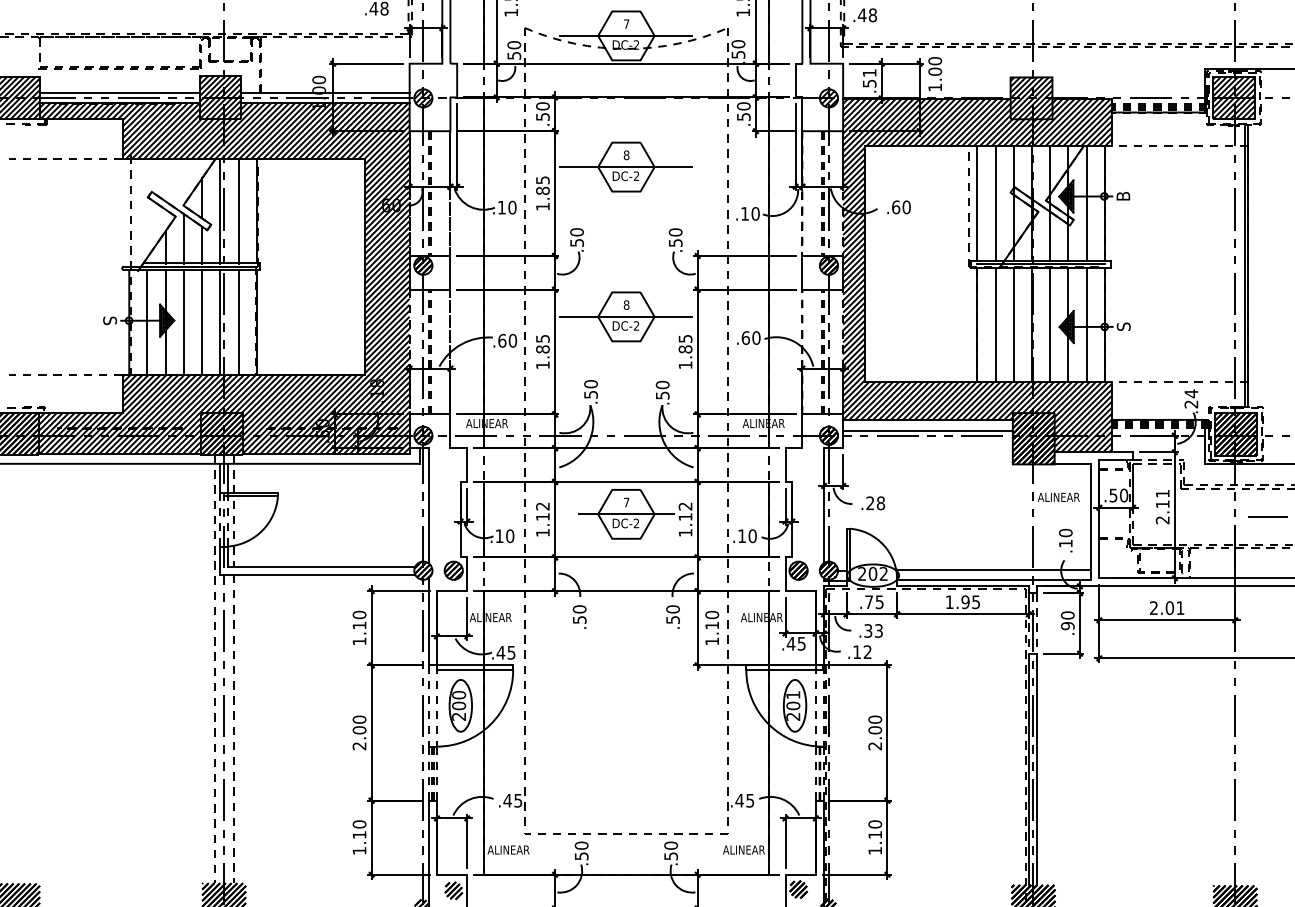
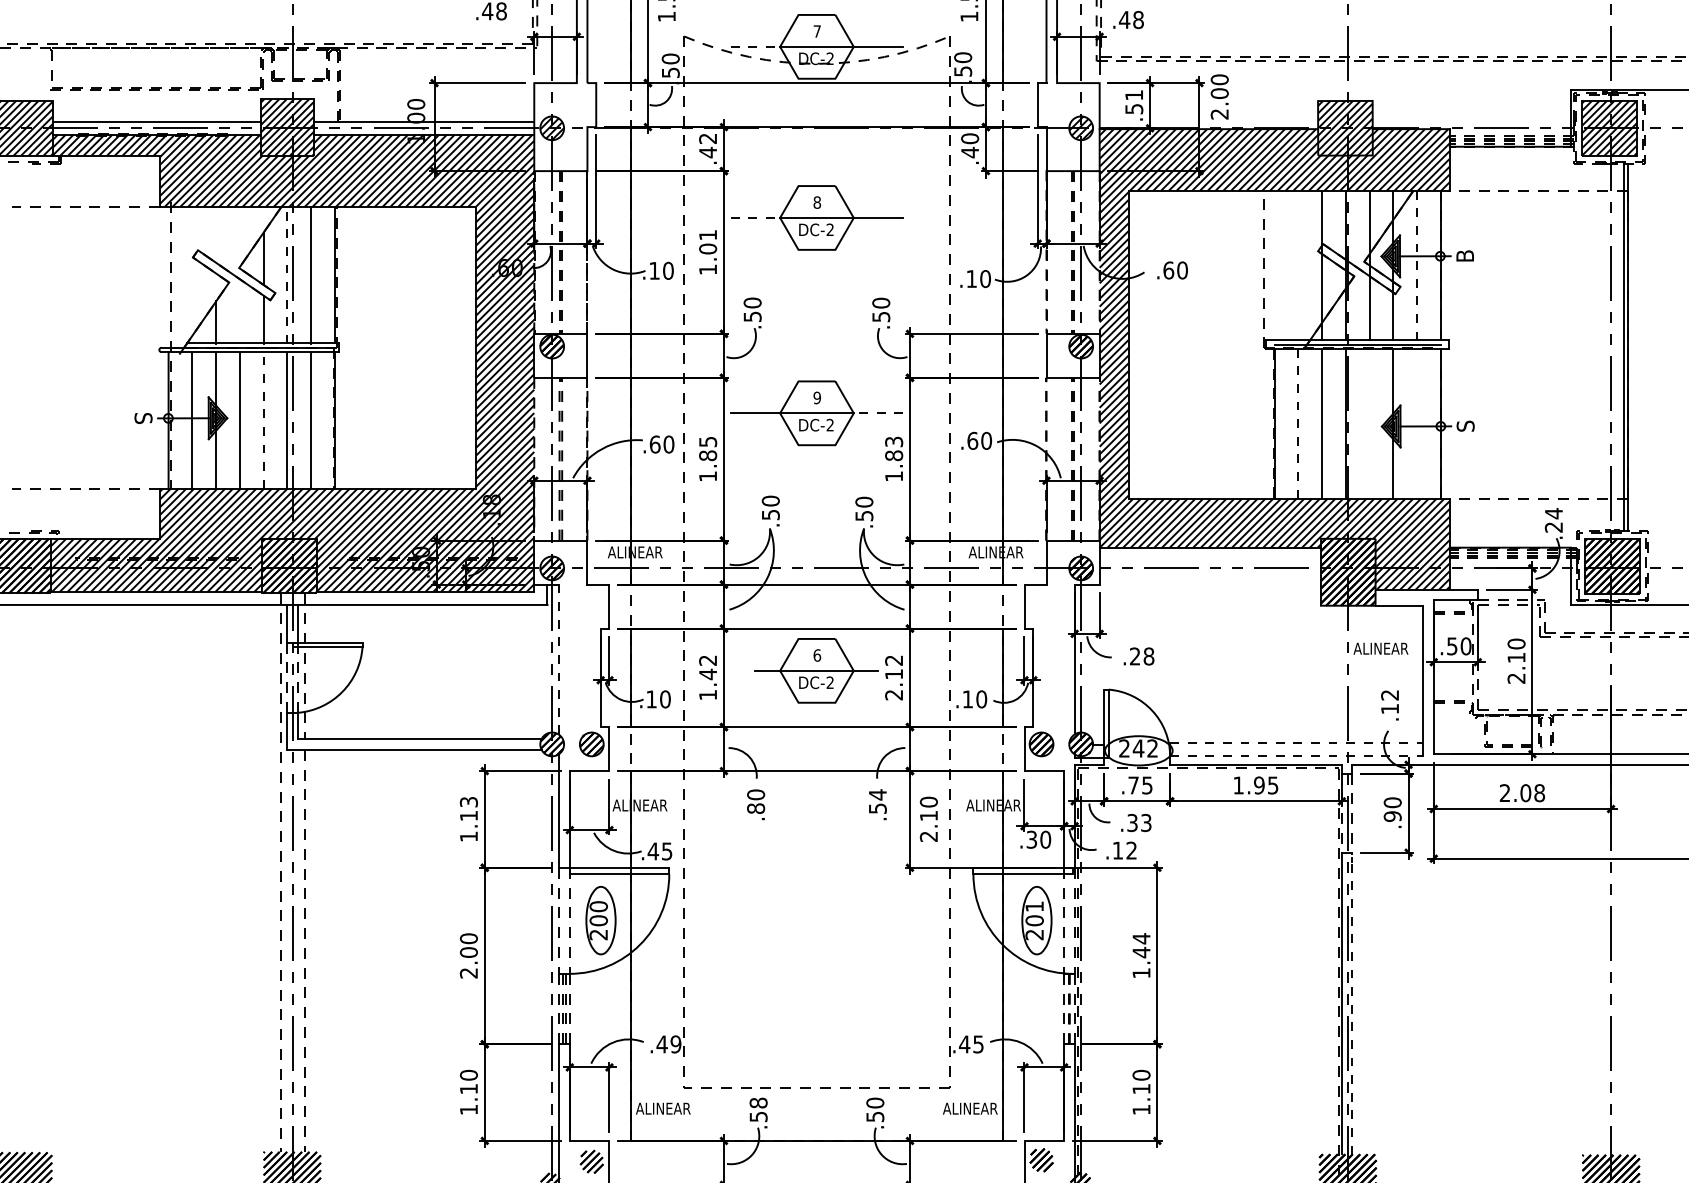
line: (579, 35) -> (755, 46), solid -> dashed
text: (935, 87) -> (1219, 114), 1.00 -> 2.00
text: (543, 111) -> (708, 145), .50 -> .42
text: (744, 116) -> (970, 152), .50 -> .40
line: (579, 166) -> (755, 217), solid -> dashed
text: (543, 185) -> (708, 242), 1.85 -> 1.01
line: (977, 203) -> (1274, 265), removed
line: (995, 203) -> (1298, 265), removed
line: (1086, 203) -> (1417, 265), solid -> dashed
line: (220, 210) -> (287, 274), solid -> dashed
line: (183, 238) -> (239, 311), removed
text: (626, 304) -> (817, 397), 8 -> 9
line: (673, 317) -> (878, 413), solid -> dashed
line: (202, 322) -> (263, 420), solid -> dashed
line: (995, 324) -> (1298, 423), solid -> dashed
line: (1050, 324) -> (1369, 423), removed
line: (1086, 324) -> (1417, 423), removed
text: (685, 338) -> (893, 441), 1.85 -> 1.83
line: (928, 430) -> (1210, 561), removed
text: (1162, 493) -> (1516, 643), 2.11 -> 2.10
text: (626, 502) -> (817, 655), 7 -> 6
line: (428, 505) -> (559, 659), solid -> dashed
text: (542, 517) -> (707, 674), 1.12 -> 1.42
line: (1267, 517) -> (1653, 674), removed
text: (1066, 532) -> (1390, 694), .10 -> .12
text: (685, 533) -> (893, 695), 1.12 -> 2.12
line: (994, 570) -> (1296, 743), solid -> dashed
text: (872, 573) -> (1138, 748), 202 -> 242
line: (994, 580) -> (1296, 756), solid -> dashed
text: (1180, 608) -> (1539, 793), 2.01 -> 2.08
text: (672, 609) -> (877, 794), .50 -> .54
text: (359, 614) -> (468, 801), 1.10 -> 1.13
text: (580, 619) -> (756, 808), .50 -> .80
text: (711, 641) -> (928, 836), 1.10 -> 2.10
text: (796, 643) -> (1038, 839), .45 -> .30
text: (875, 732) -> (1141, 955), 2.00 -> 1.44
line: (1036, 769) -> (1352, 1003), solid -> dashed
text: (517, 800) -> (675, 1044), .45 -> .49
text: (581, 845) -> (758, 1102), .50 -> .58

